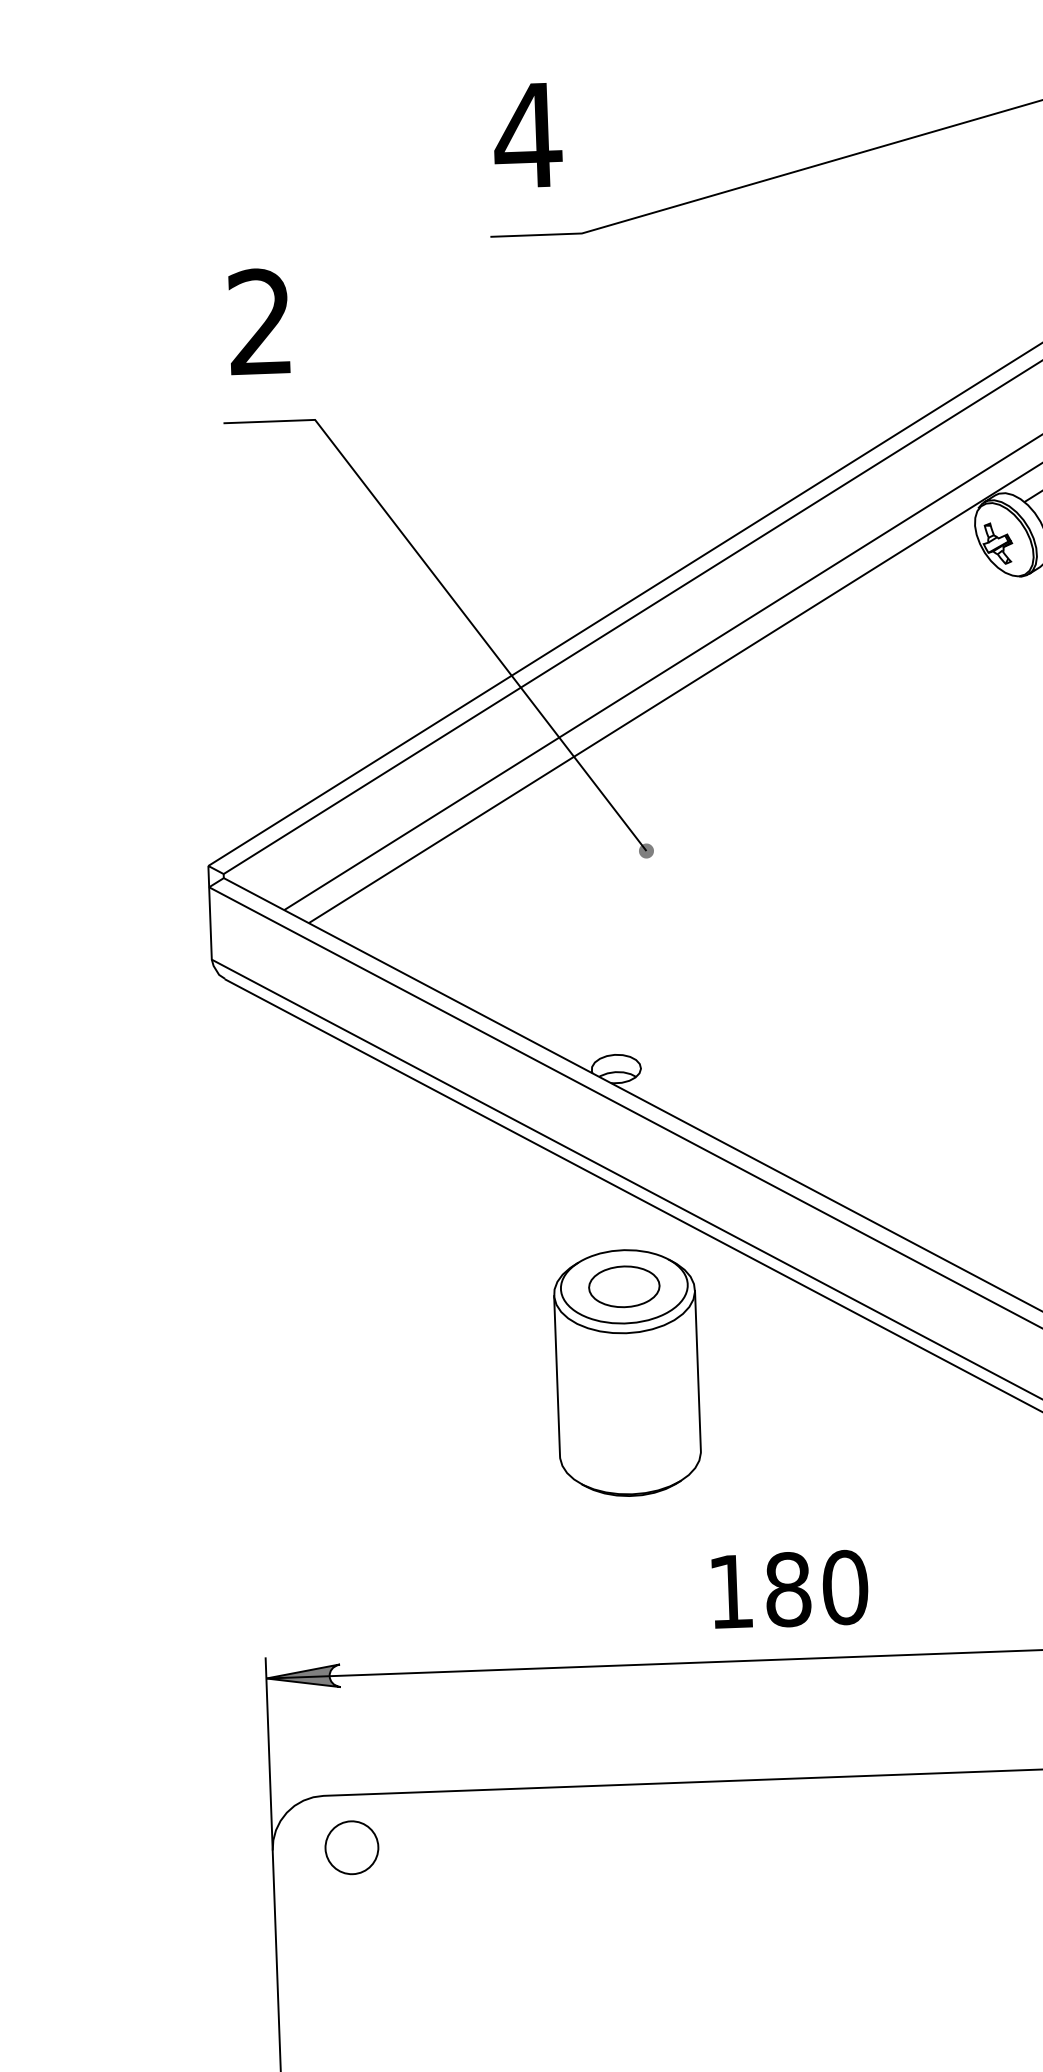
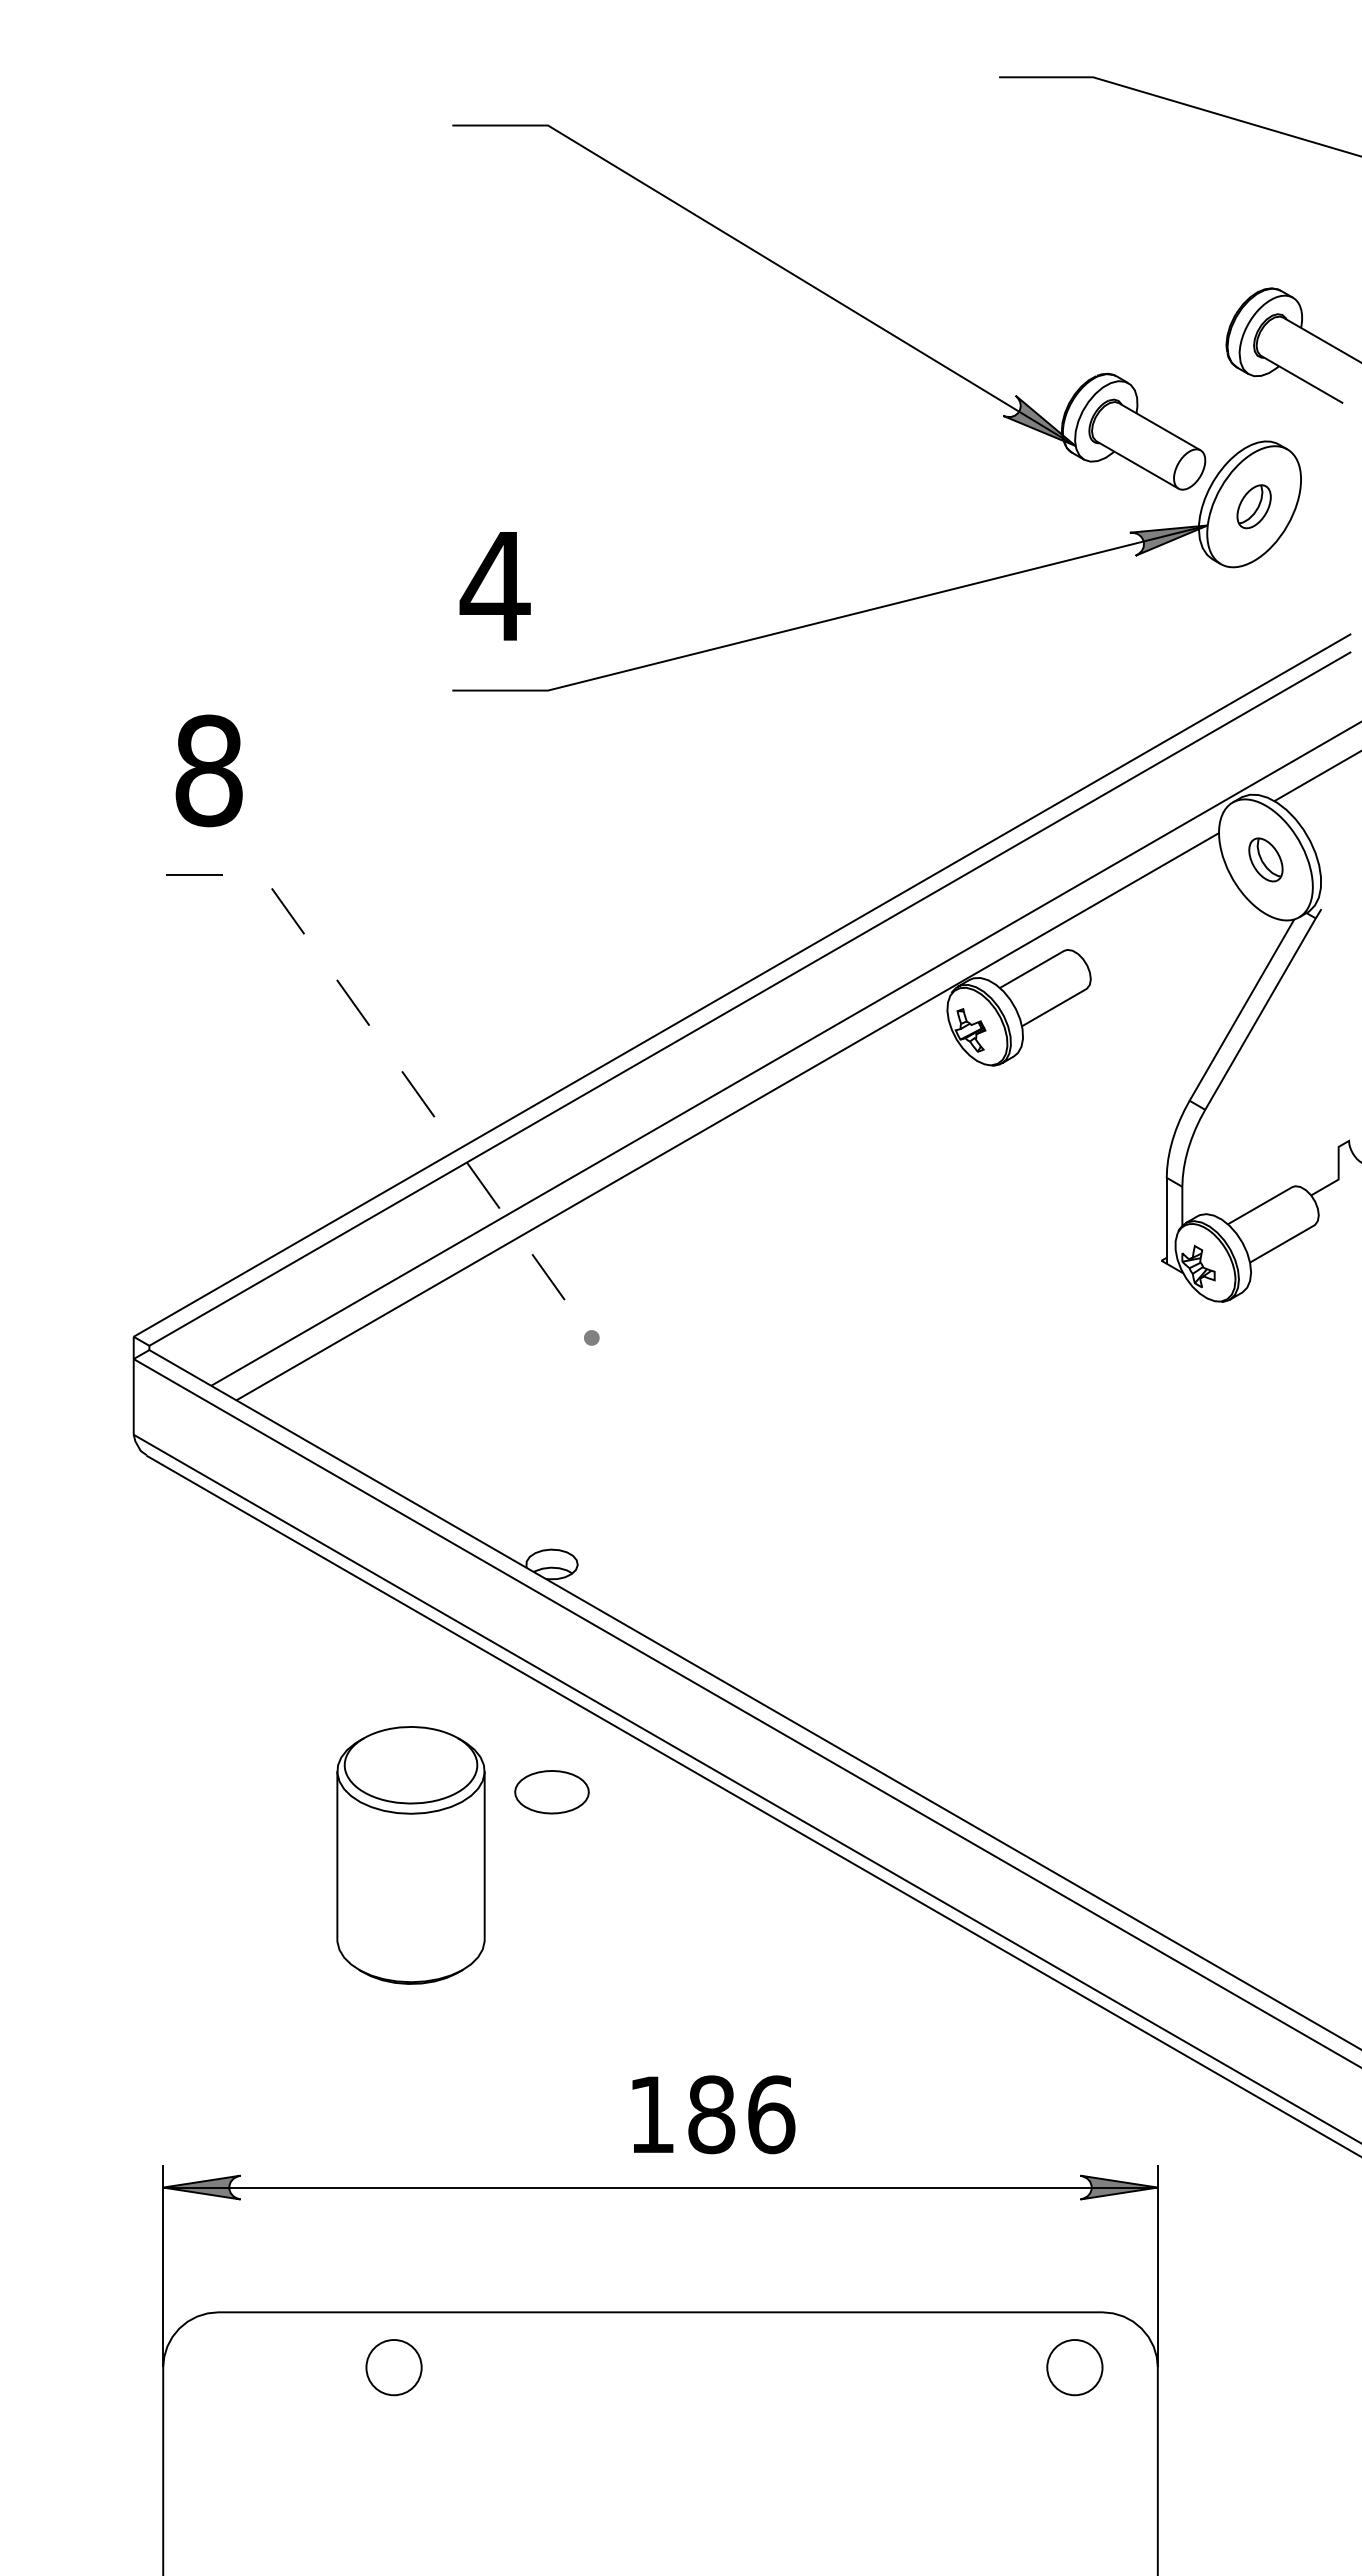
text: (260, 321) -> (208, 770), 2 -> 8
line: (452, 599) -> (398, 1067), solid -> dashed
part: (627, 1373) -> (410, 1855), moved
text: (845, 1587) -> (771, 2114), 180 -> 186
circle: (351, 1847) -> (393, 2367), moved

